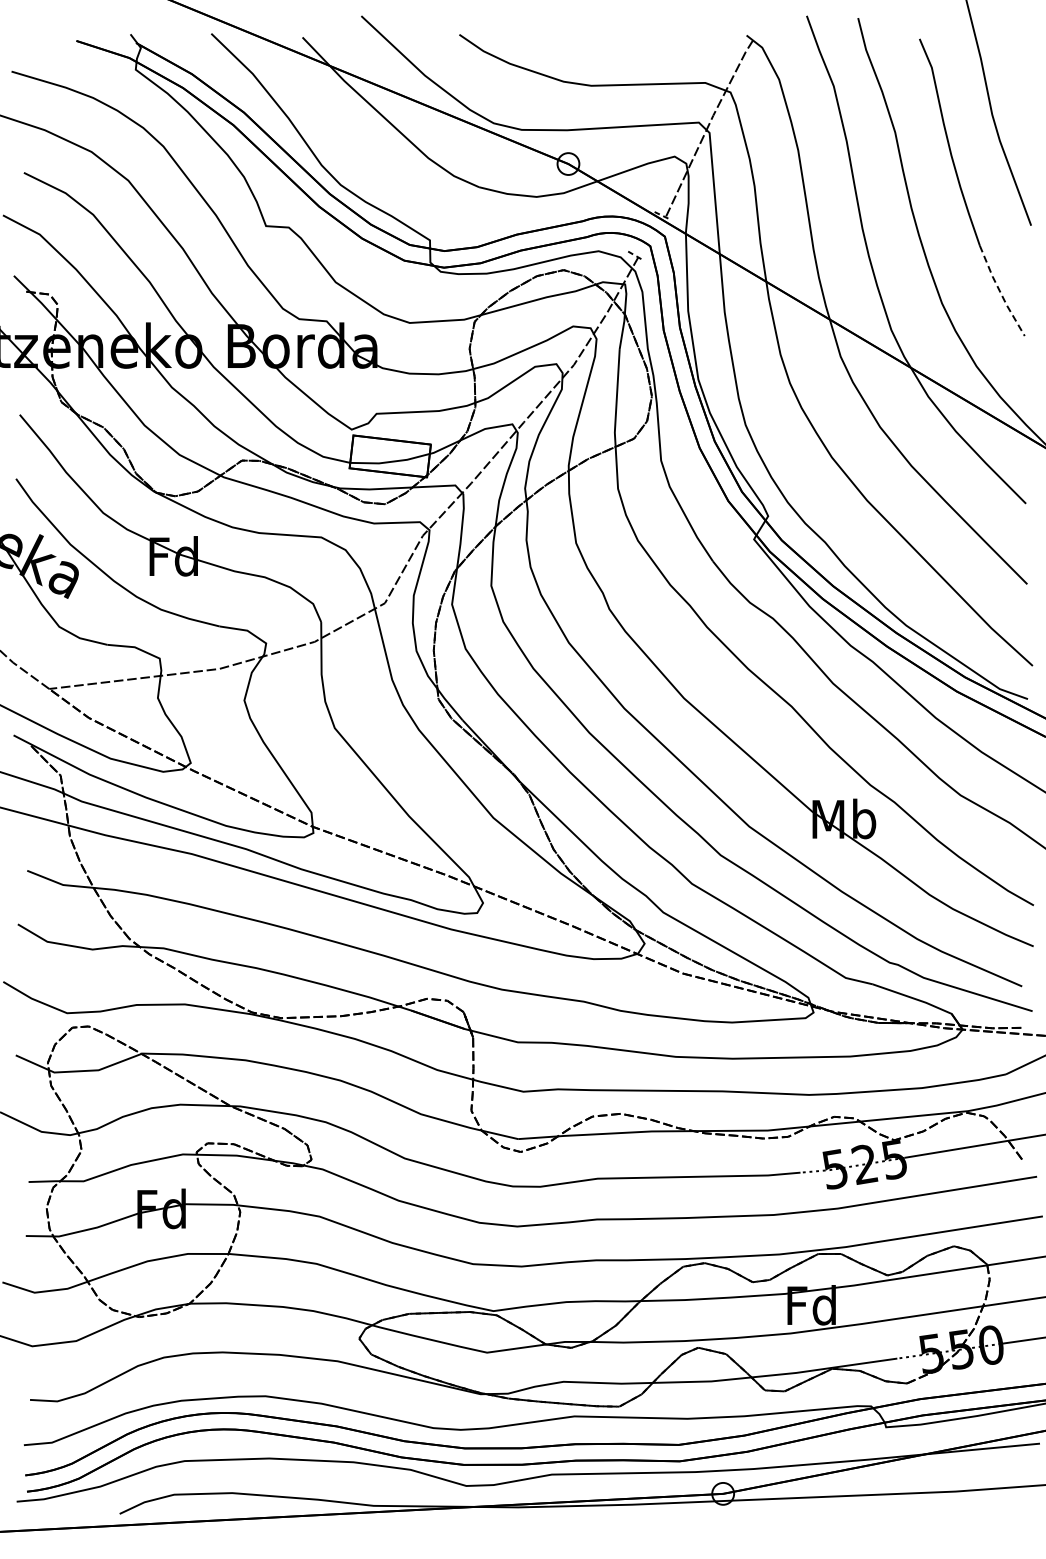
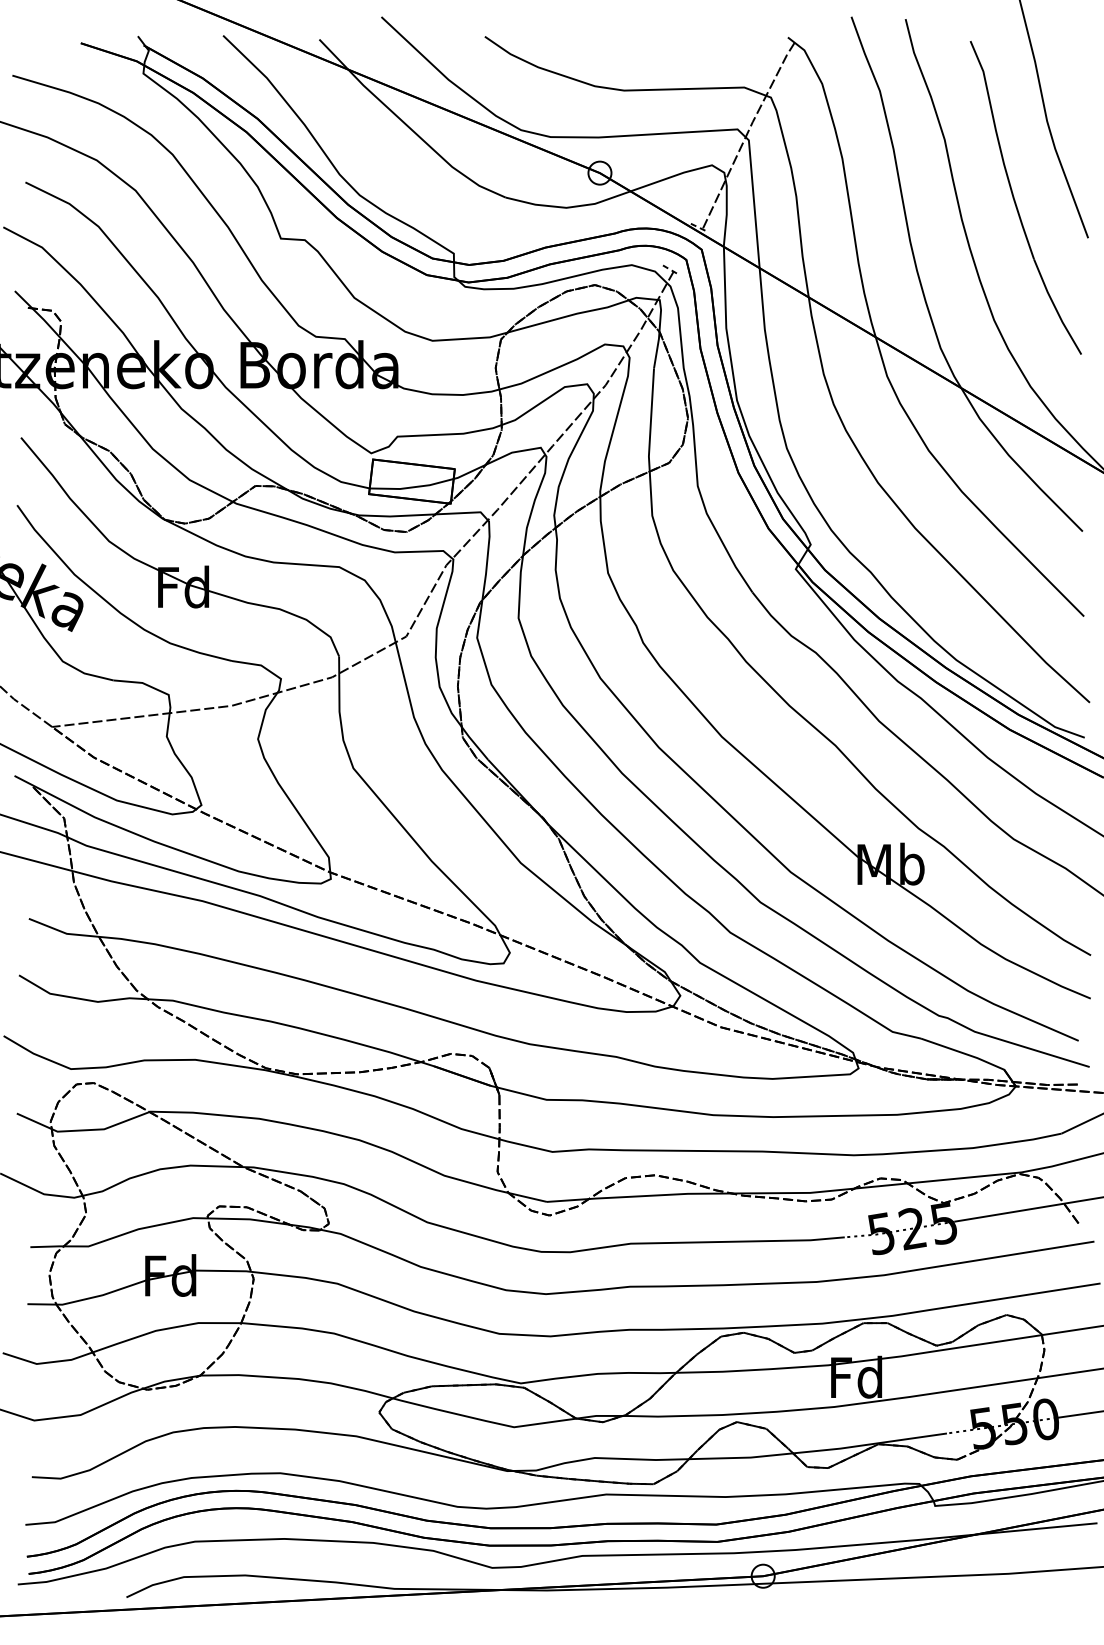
line: (1000, 292) -> (1055, 308), dashed -> solid

